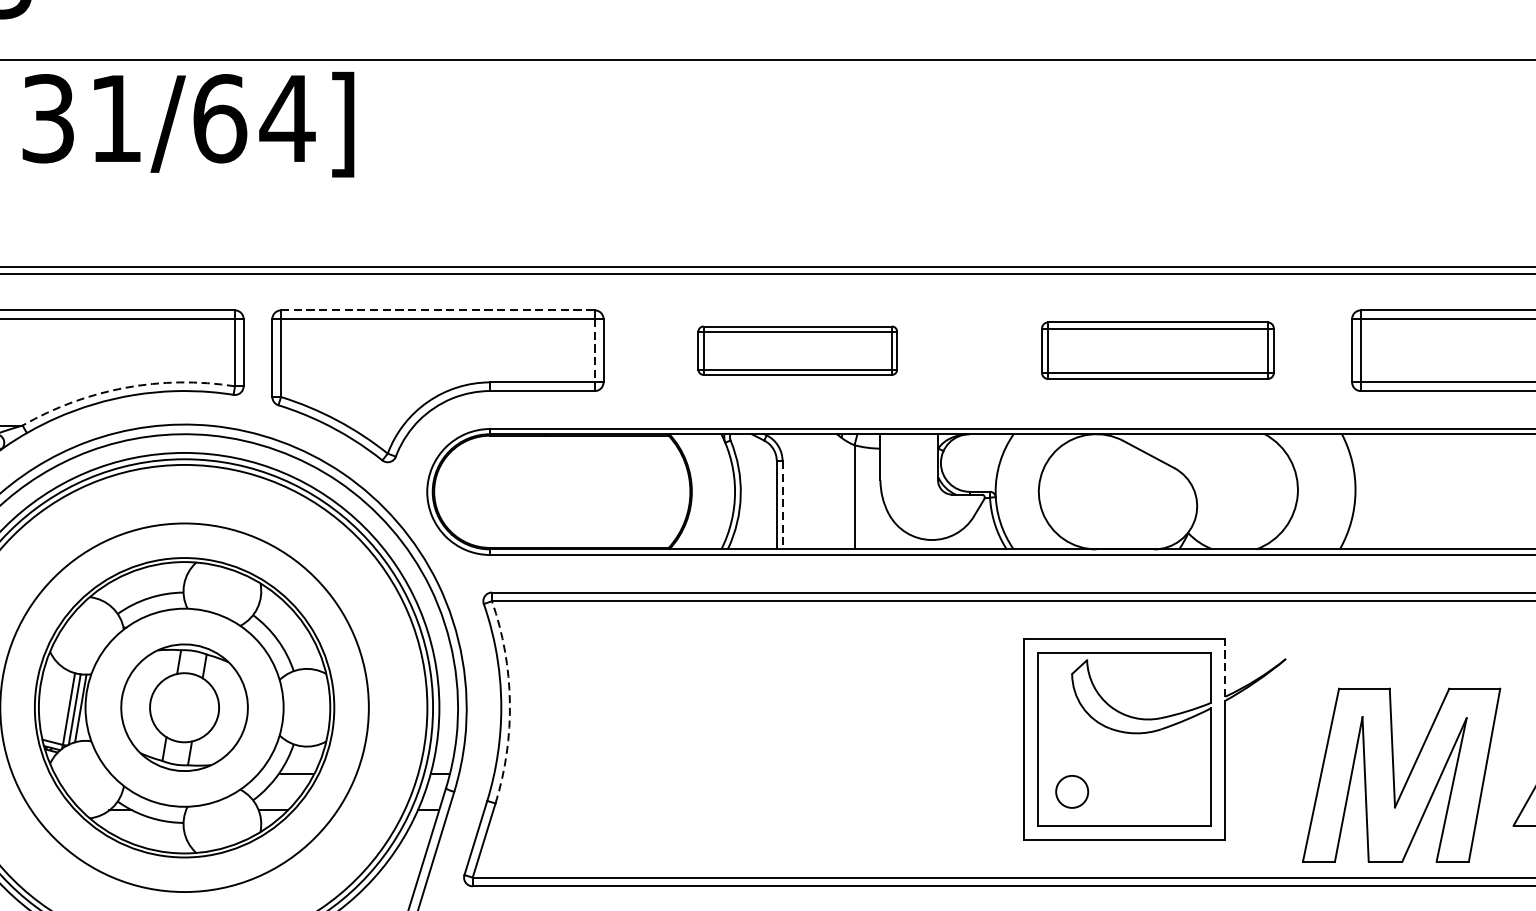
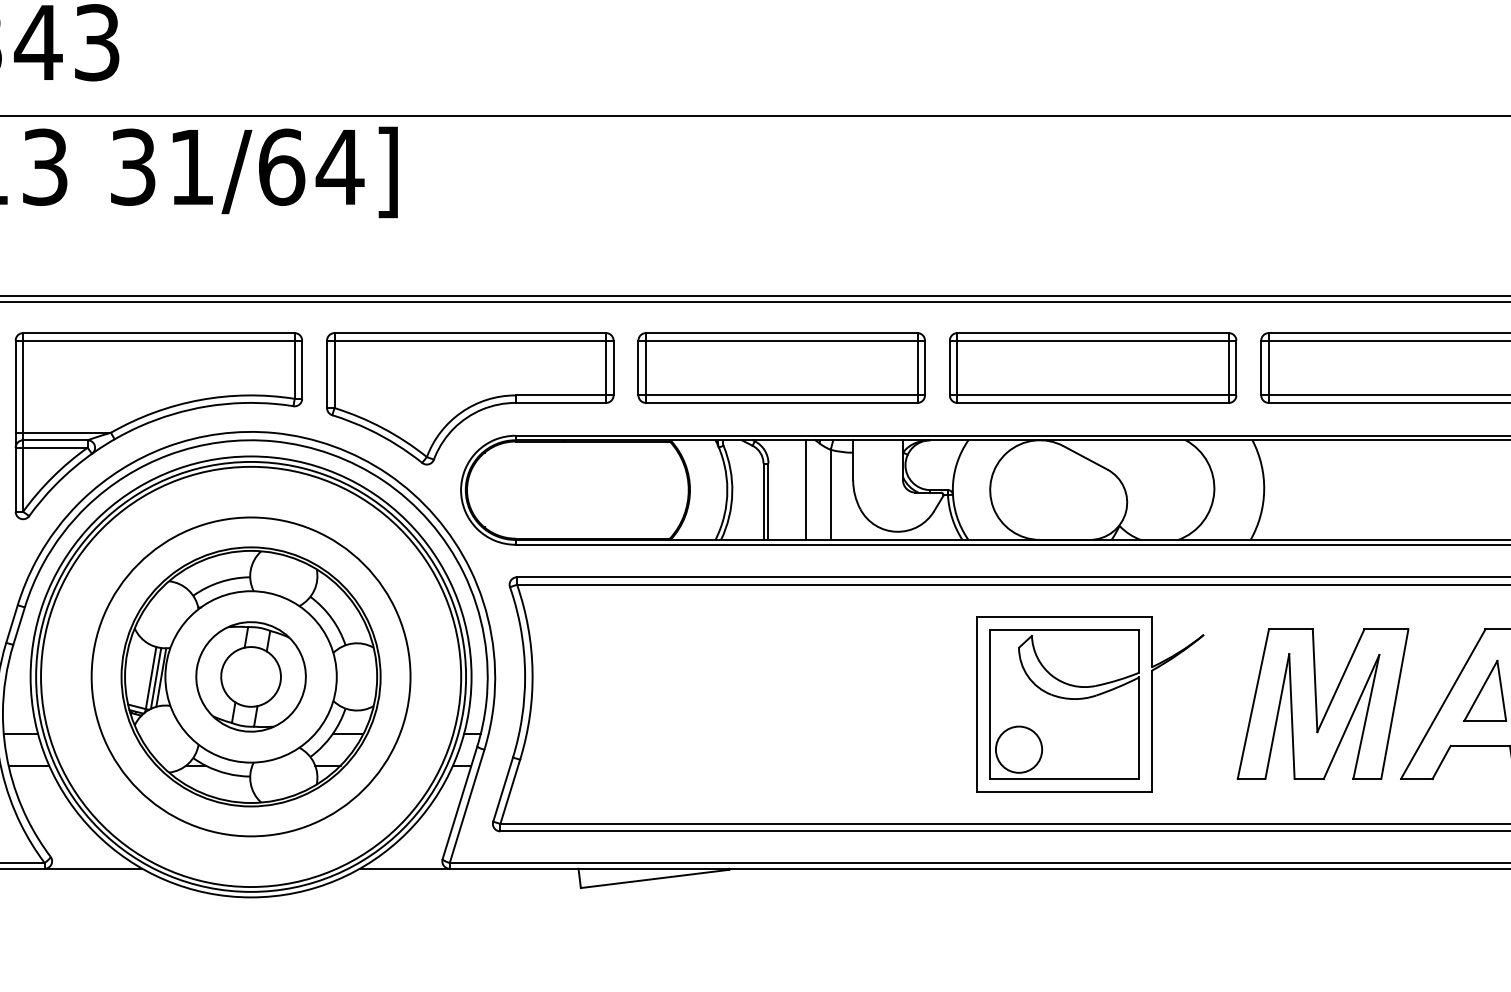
line: (438, 310) -> (470, 333), dashed -> solid
part: (797, 350) -> (781, 367), size x1.67
part: (1158, 350) -> (1093, 367), size x1.43
line: (595, 351) -> (606, 368), dashed -> solid
arc: (124, 388) -> (199, 400), dashed -> solid
line: (825, 491) -> (805, 489), added
line: (782, 506) -> (768, 502), dashed -> solid
line: (1225, 666) -> (1151, 641), dashed -> solid
arc: (509, 702) -> (532, 672), dashed -> solid
part: (1400, 774) -> (1322, 703), moved
circle: (1071, 791) -> (1018, 749), size x1.67

